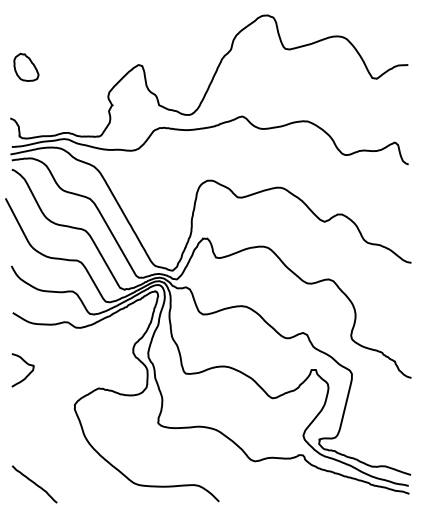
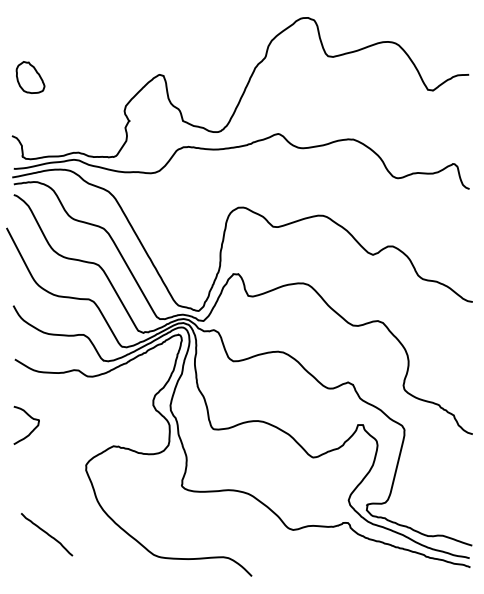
curve: (34, 484) -> (46, 534), moved

